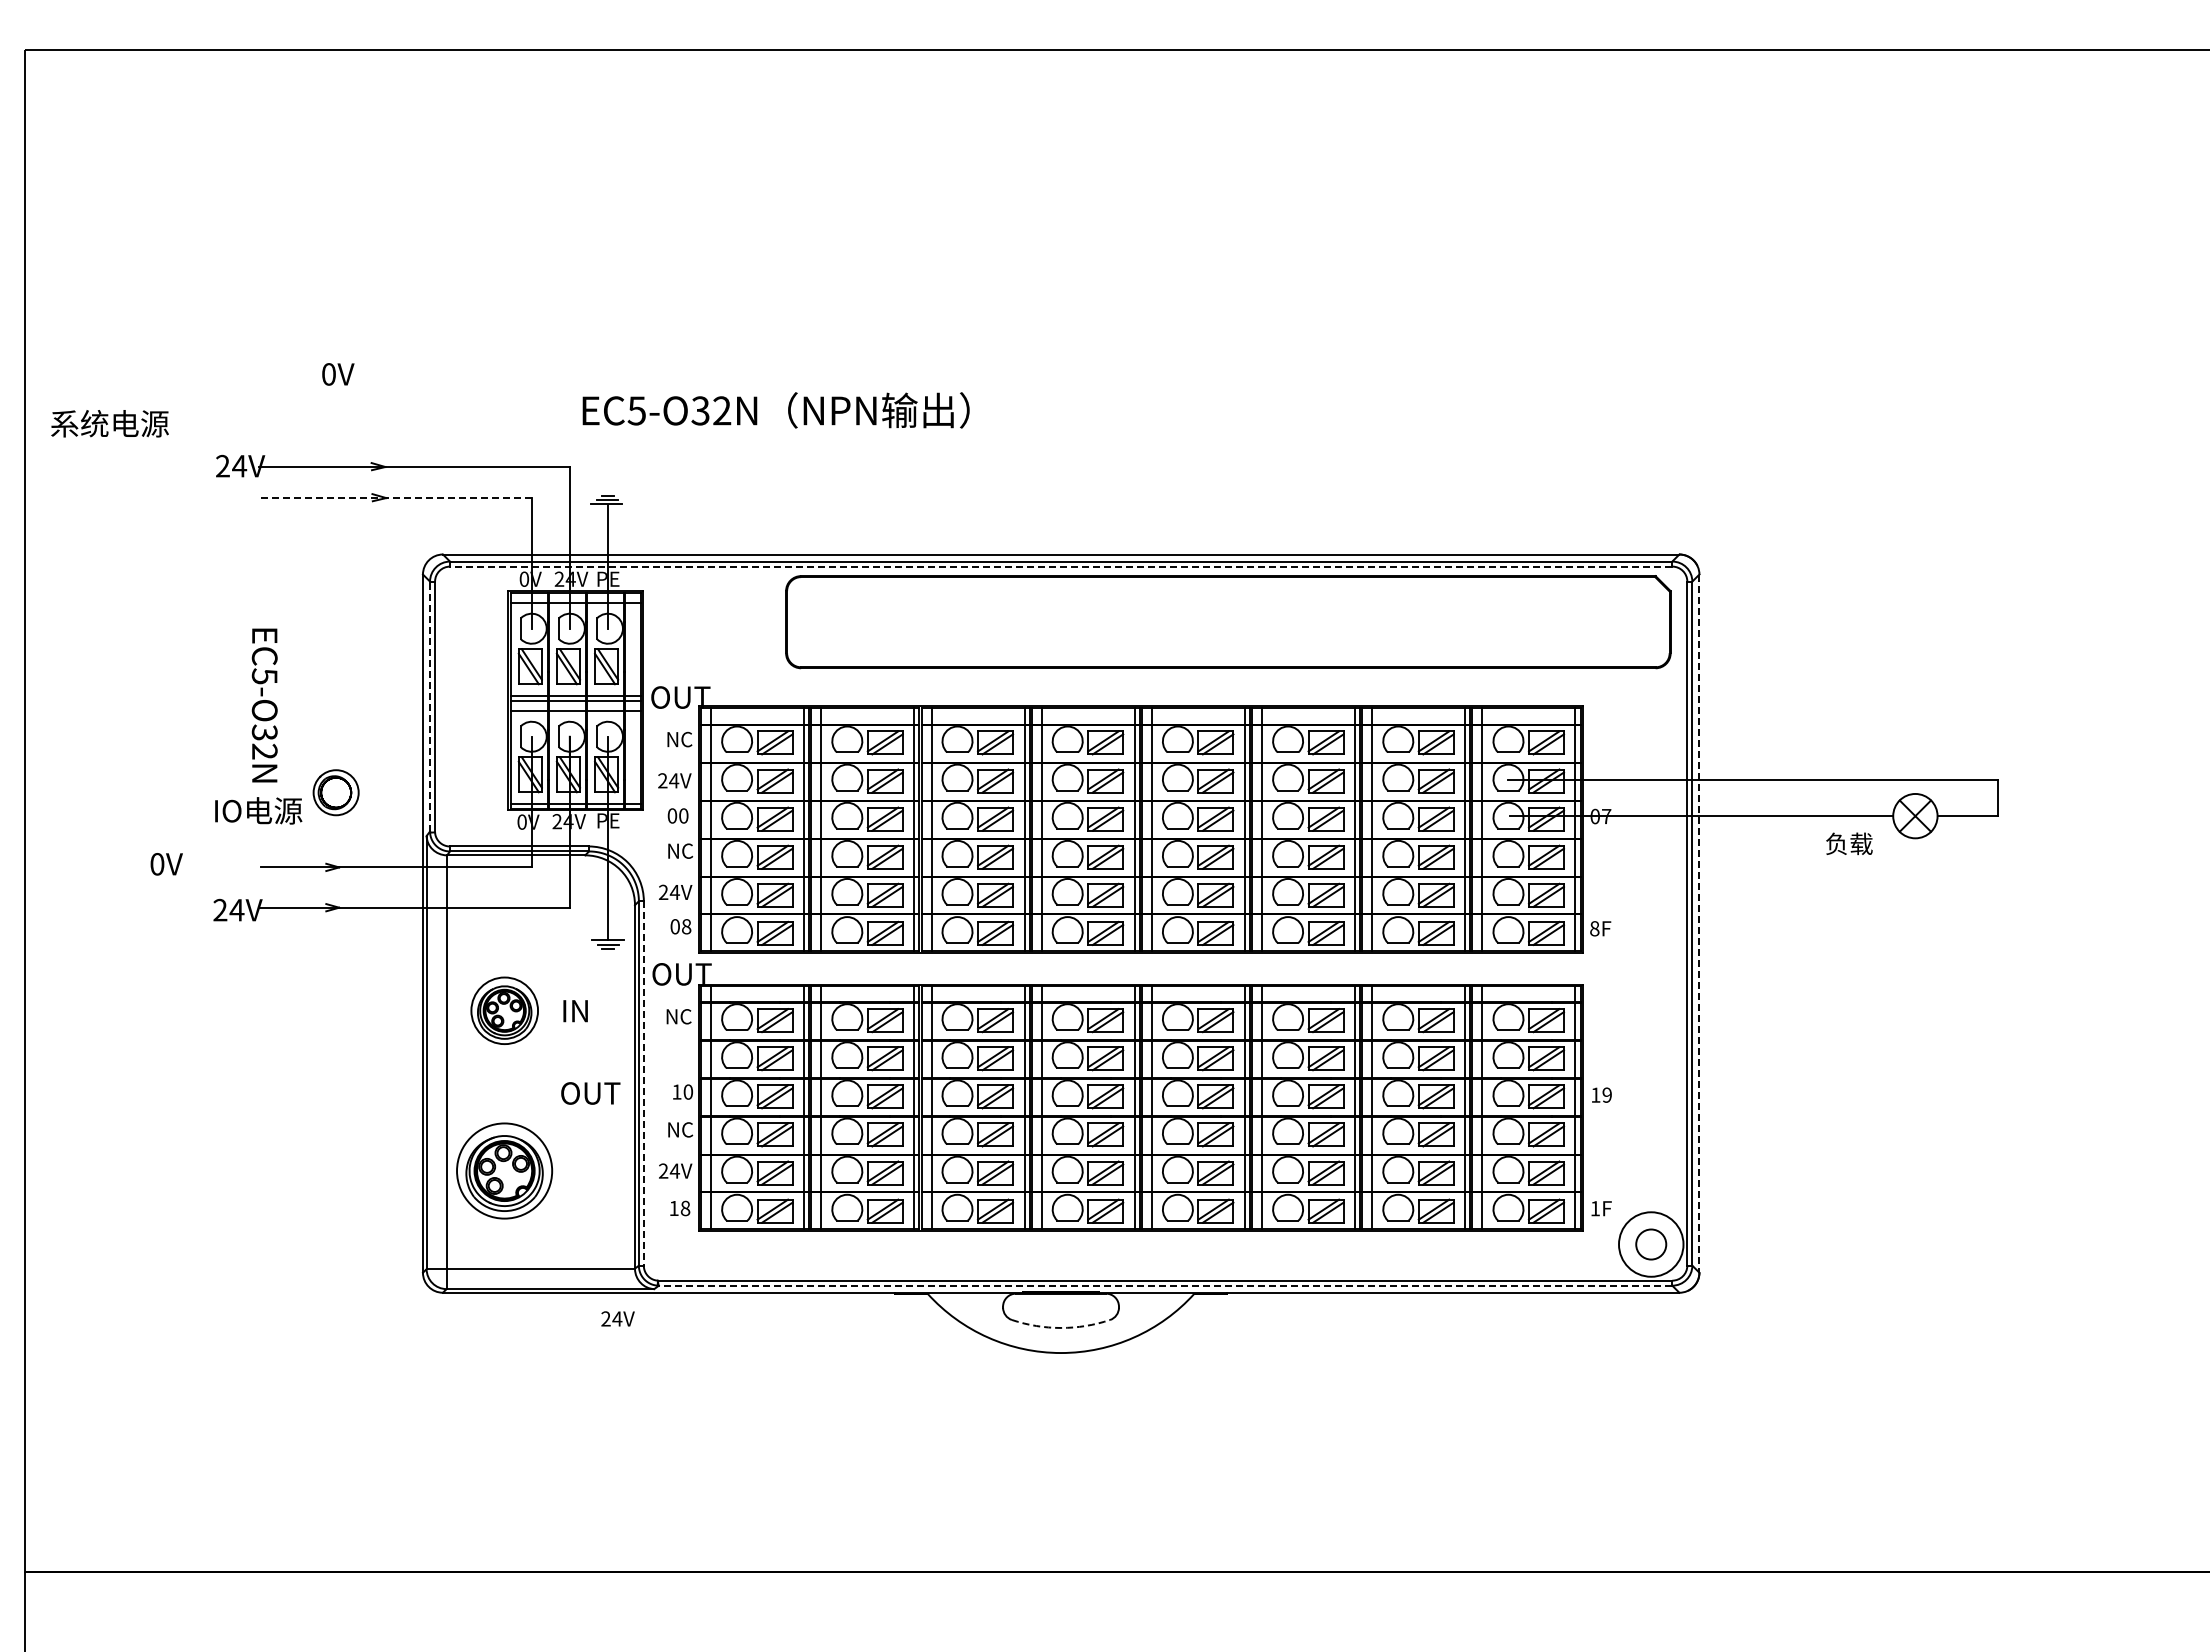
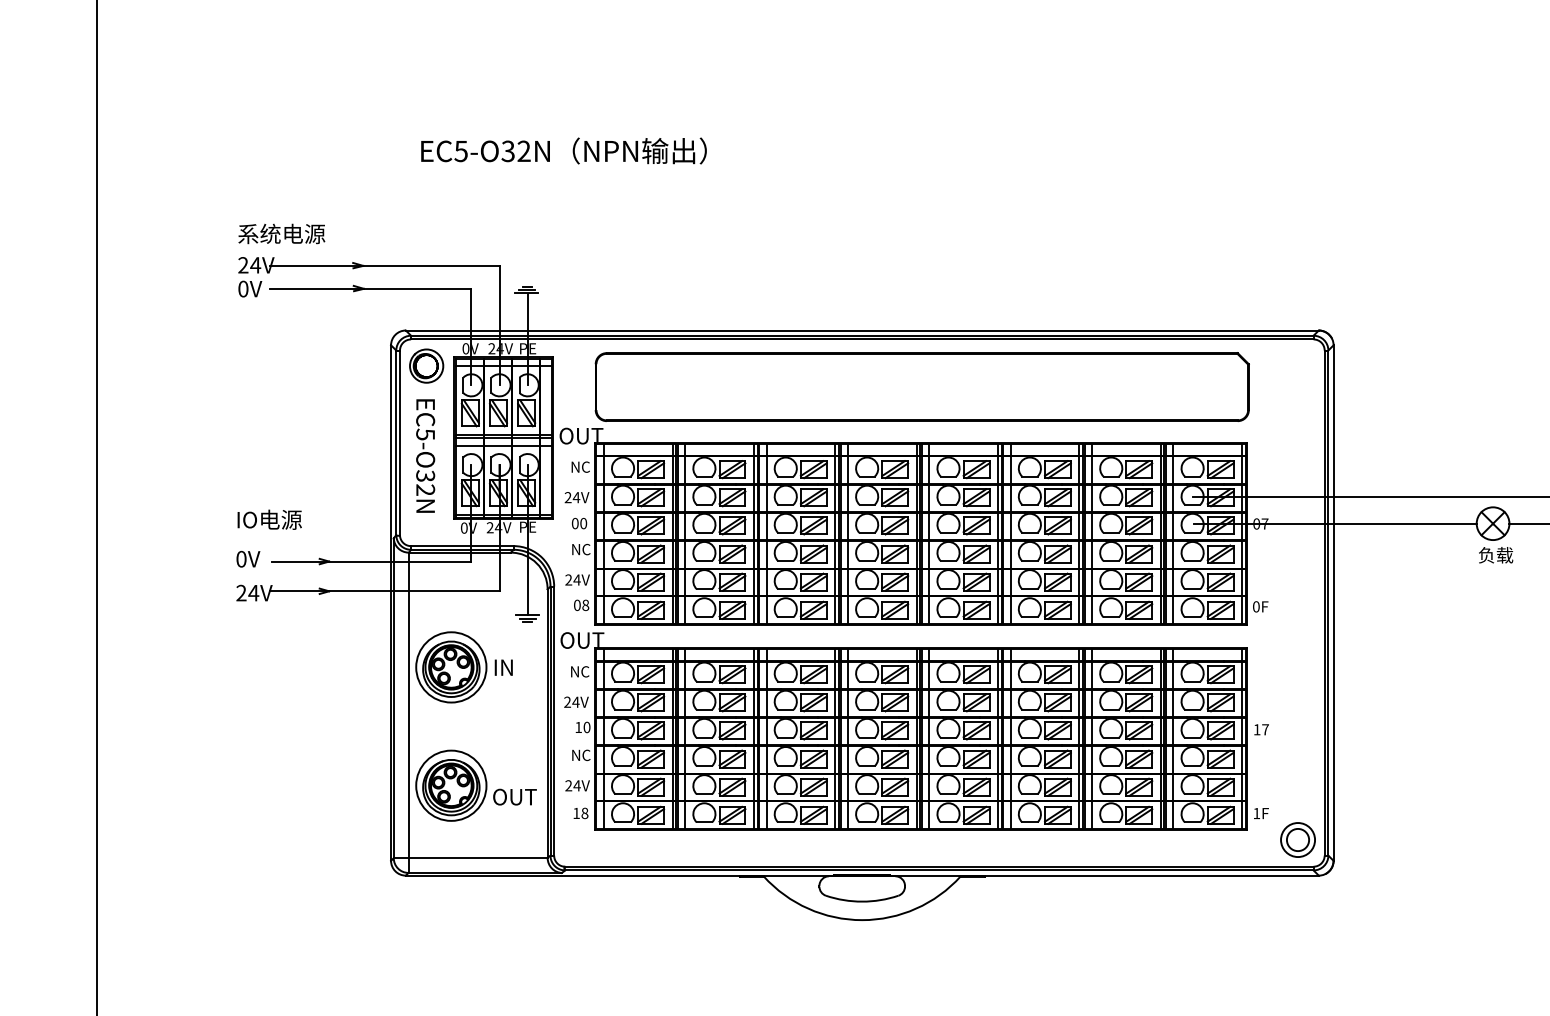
text: (338, 374) -> (250, 289), moved
text: (775, 410) -> (563, 151), moved
text: (109, 423) -> (281, 233), moved
line: (395, 498) -> (370, 289), dashed -> solid
line: (1060, 566) -> (861, 339), dashed -> solid
part: (1228, 622) -> (922, 387), moved
text: (264, 705) -> (425, 456), moved
line: (430, 706) -> (396, 442), dashed -> solid
part: (335, 792) -> (426, 365), moved
text: (1849, 843) -> (1496, 554), moved
text: (166, 864) -> (248, 559), moved
line: (1699, 924) -> (1333, 603), dashed -> solid
text: (1594, 928) -> (1256, 606), 8F -> 0F
part: (504, 1010) -> (451, 667), size x1.43
line: (643, 1084) -> (553, 721), dashed -> solid
text: (590, 1093) -> (514, 797), moved
text: (1606, 1094) -> (1264, 729), 19 -> 17
circle: (1651, 1244) -> (1298, 840), size x0.71
line: (1165, 1285) -> (939, 870), dashed -> solid
text: (617, 1318) -> (576, 701), moved
arc: (1061, 1327) -> (862, 901), dashed -> solid

